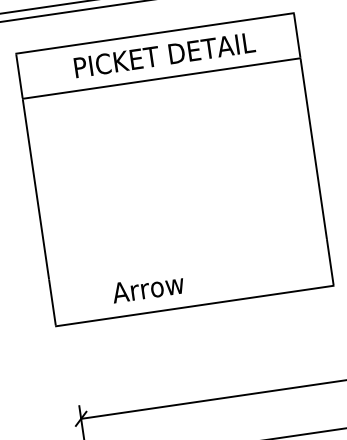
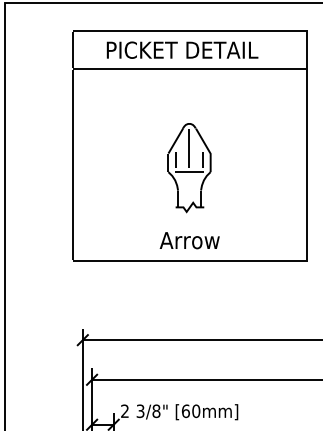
text: (164, 54) -> (182, 49), moved
part: (178, 196) -> (189, 168), added
text: (147, 288) -> (189, 240), moved

